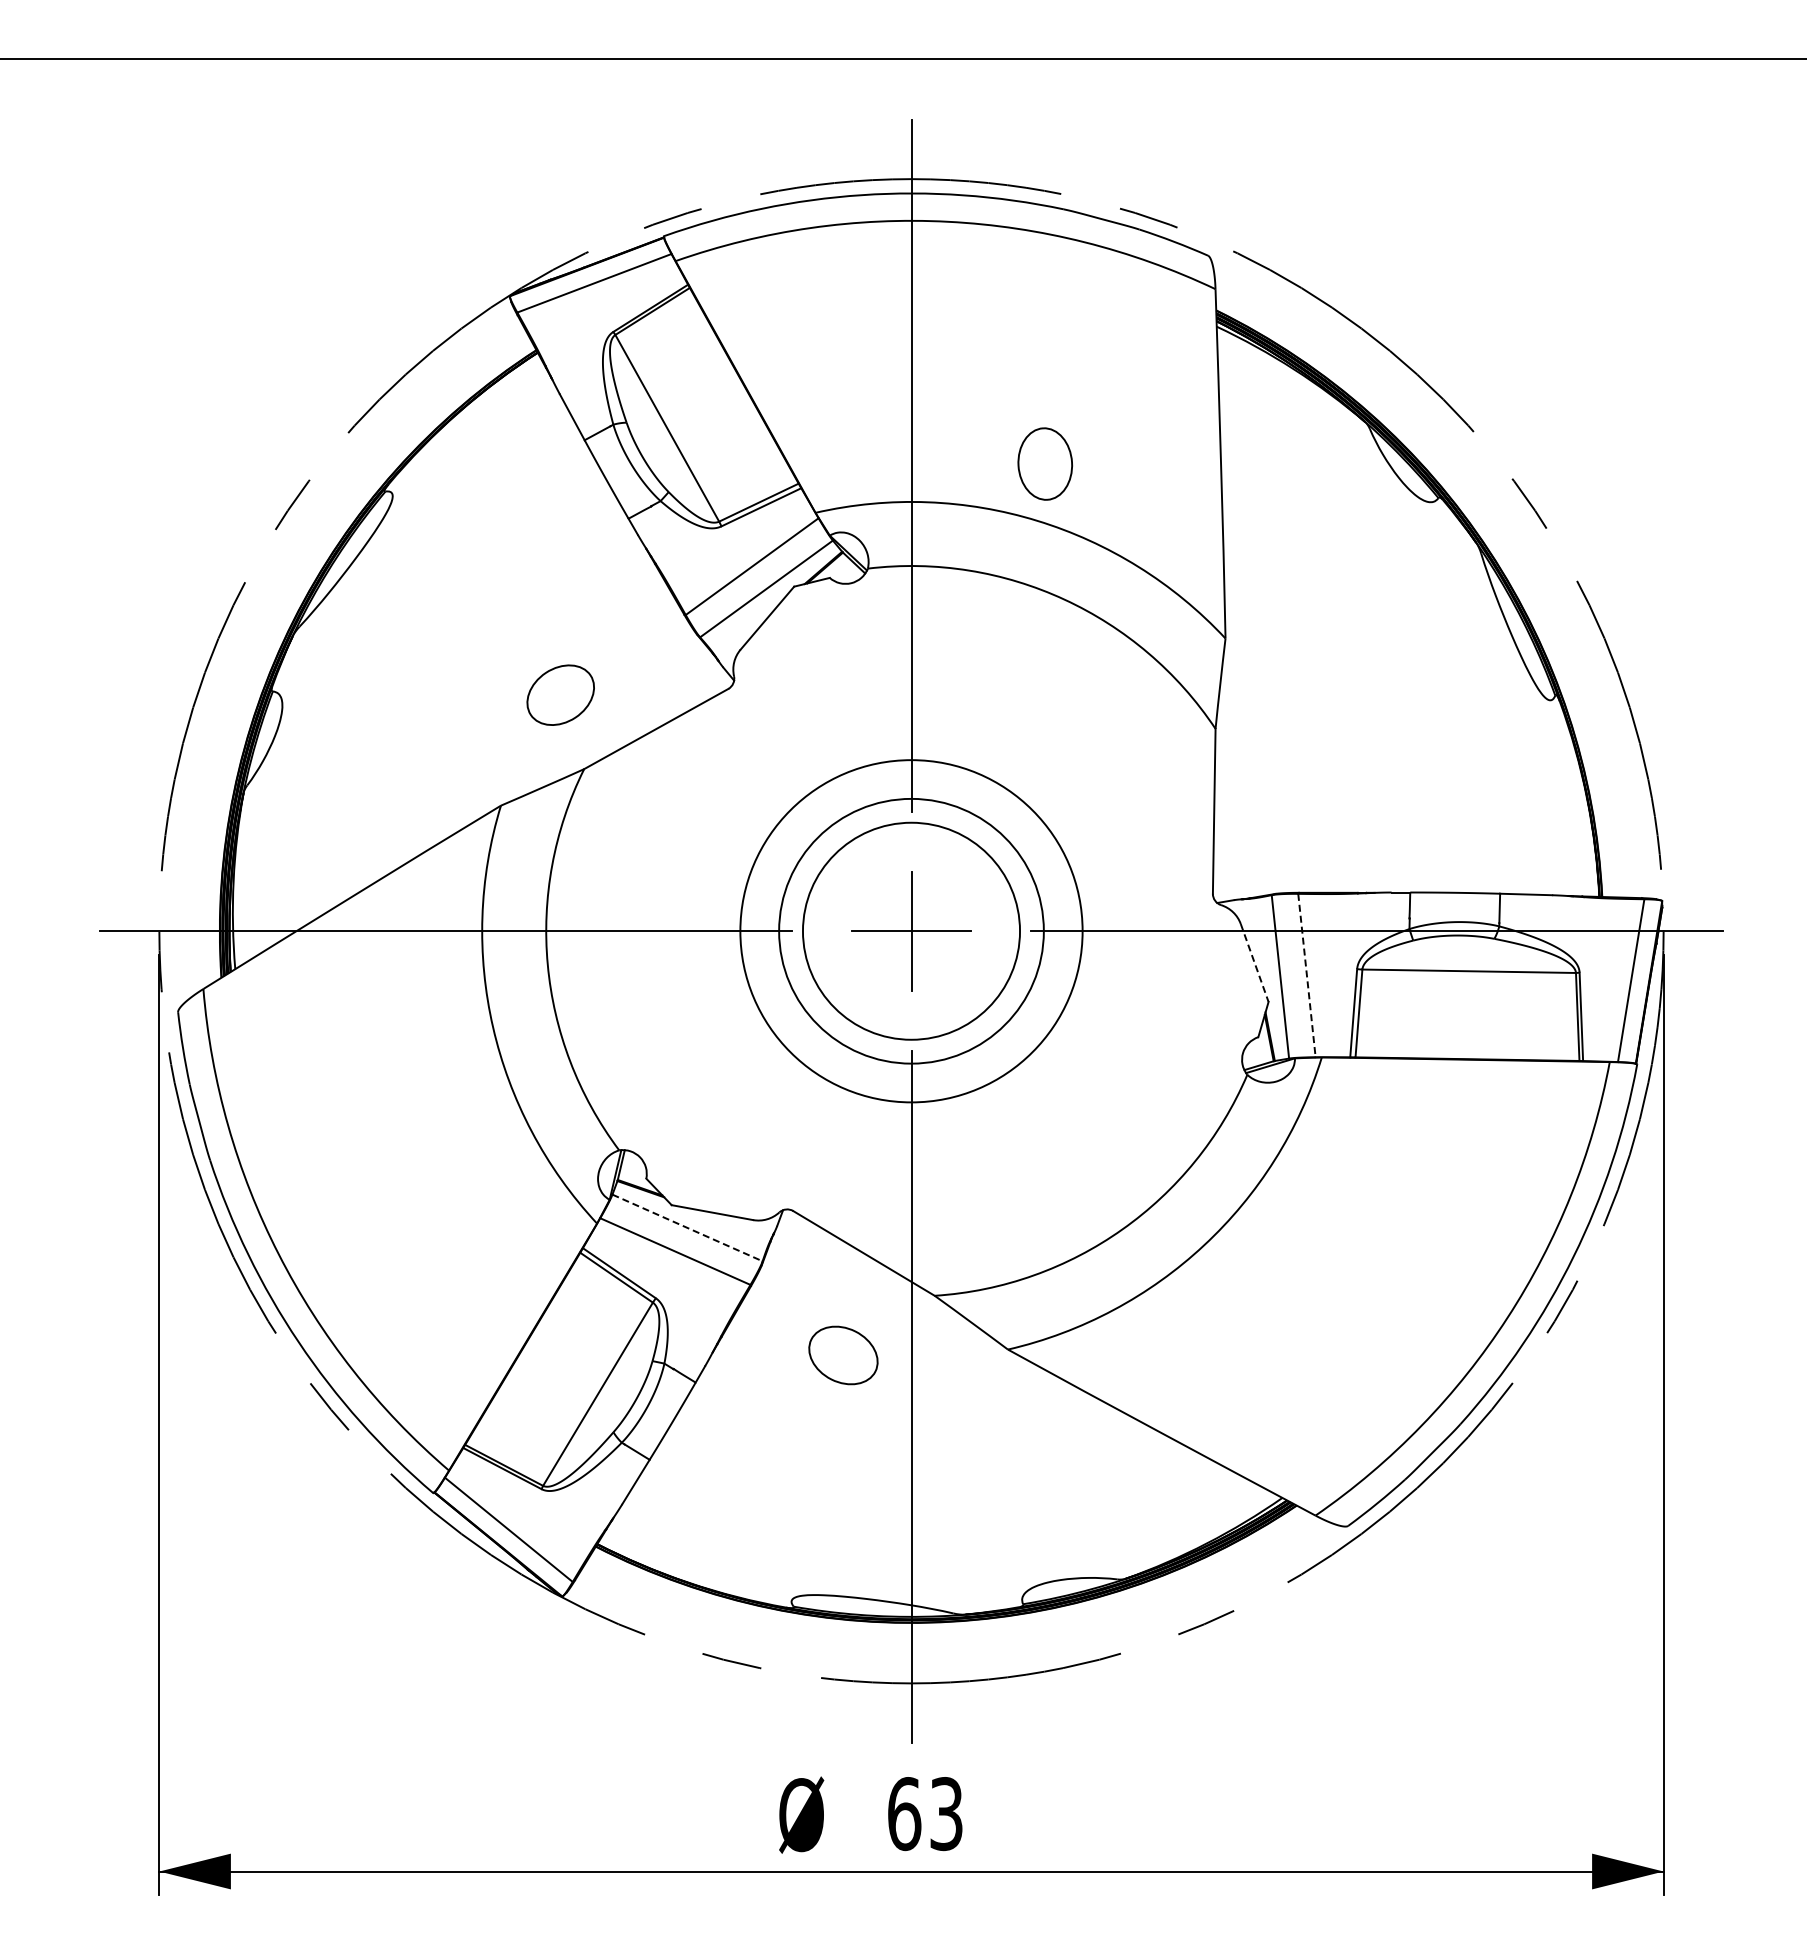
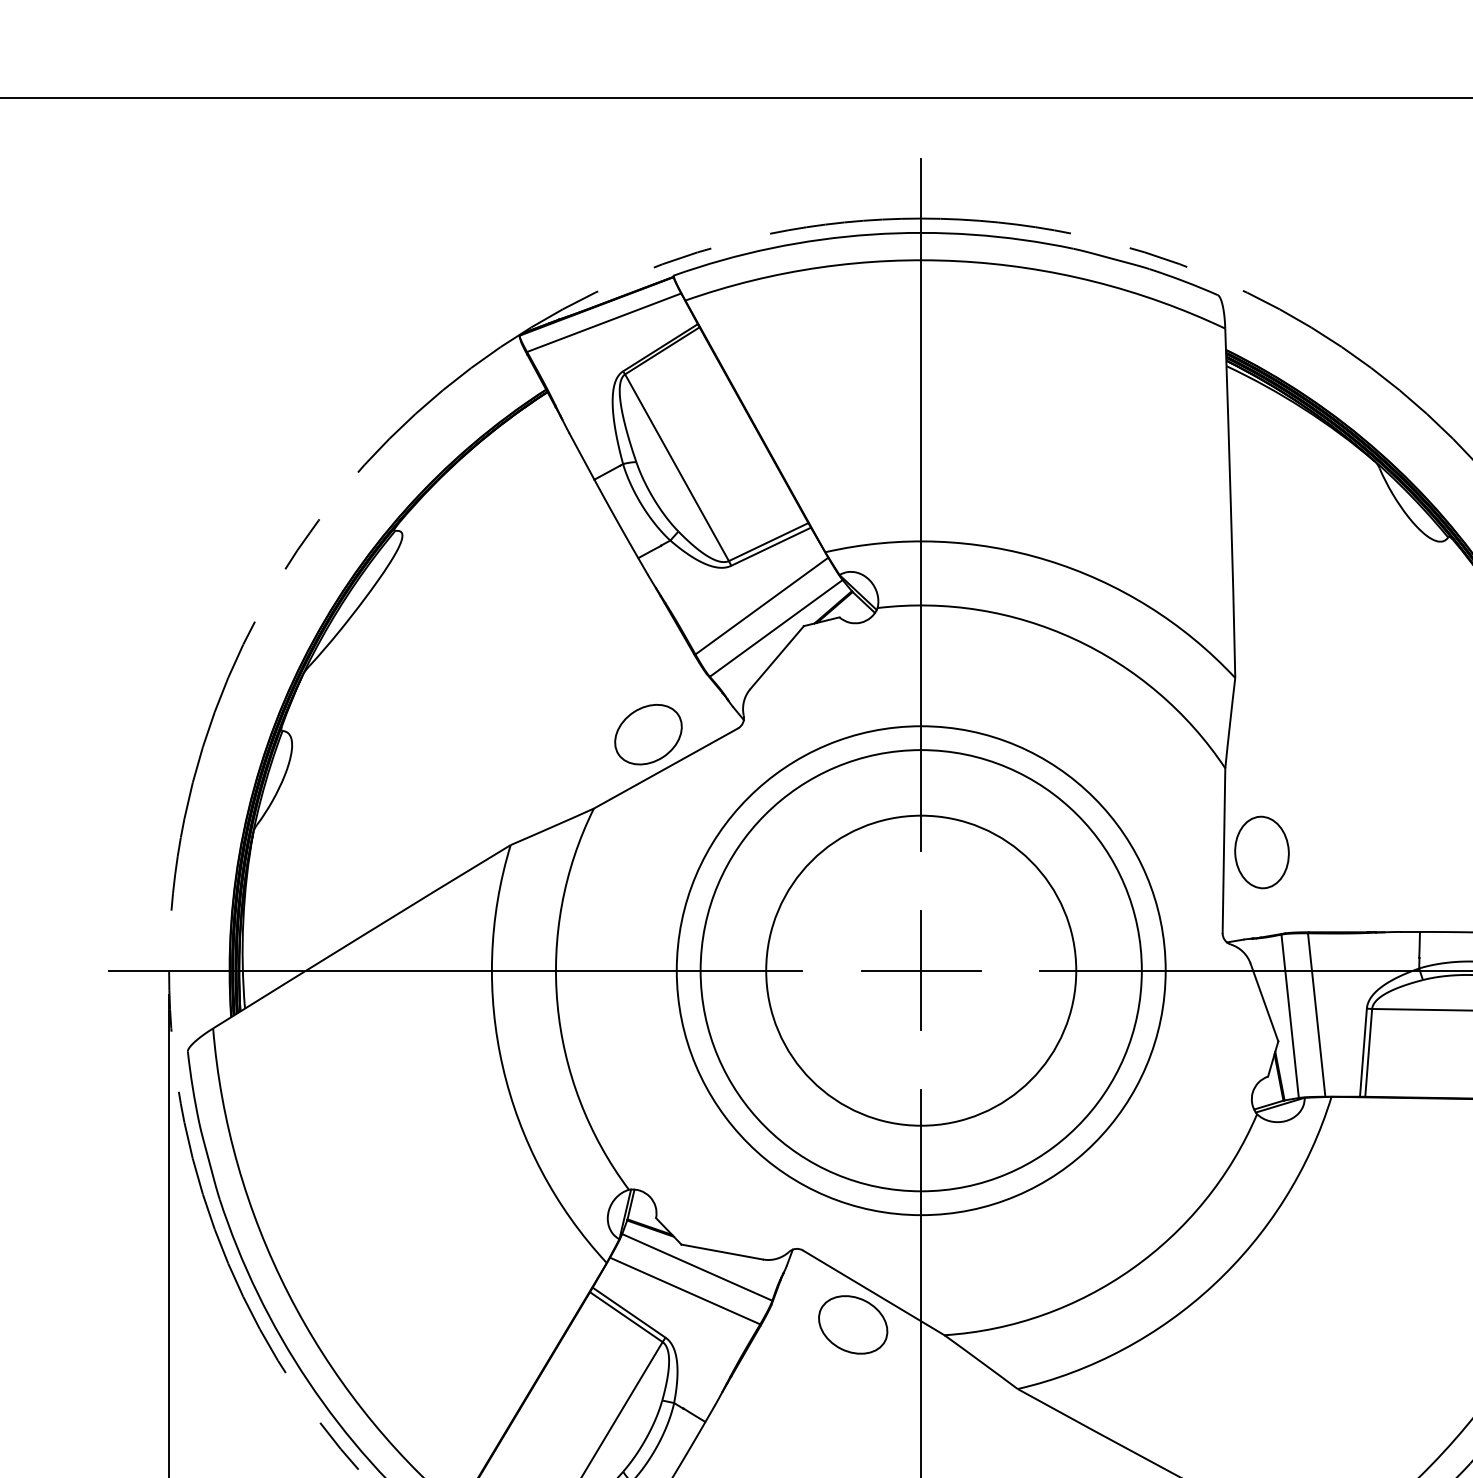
part: (1044, 463) -> (1261, 851), moved
part: (560, 694) -> (648, 733), moved
circle: (911, 930) -> (921, 969), size x1.43
circle: (911, 930) -> (921, 969), size x1.67
circle: (911, 931) -> (921, 970), size x1.43
line: (1254, 963) -> (1264, 1002), dashed -> solid
line: (1307, 976) -> (1317, 1015), dashed -> solid
line: (688, 1228) -> (698, 1267), dashed -> solid
part: (843, 1355) -> (853, 1324), moved

